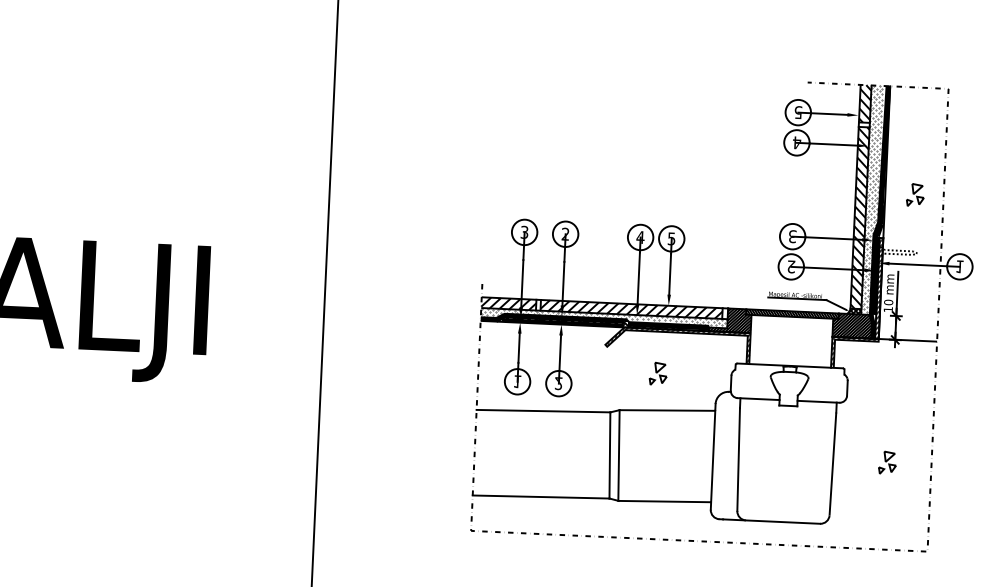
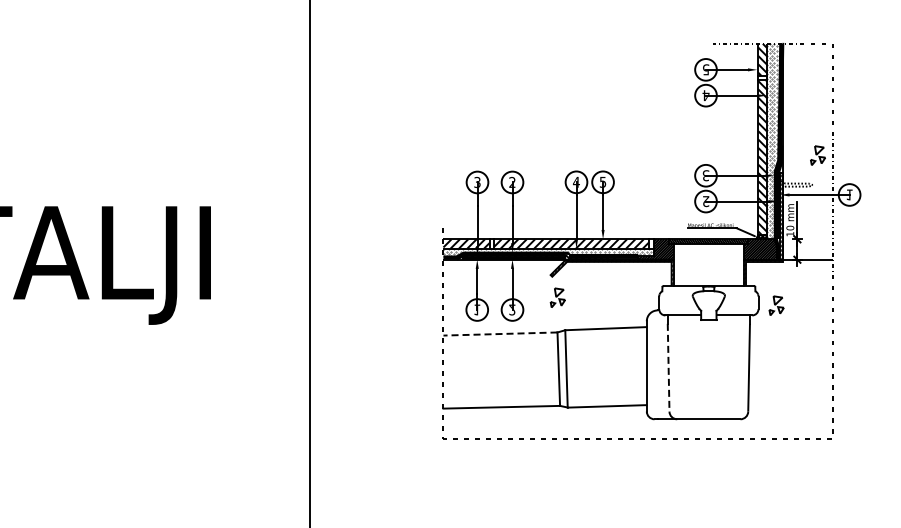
part: (914, 194) -> (817, 155), moved
part: (657, 373) -> (557, 297), moved
line: (542, 411) -> (499, 334), solid -> dashed
line: (738, 459) -> (668, 367), solid -> dashed
part: (887, 462) -> (776, 305), moved

